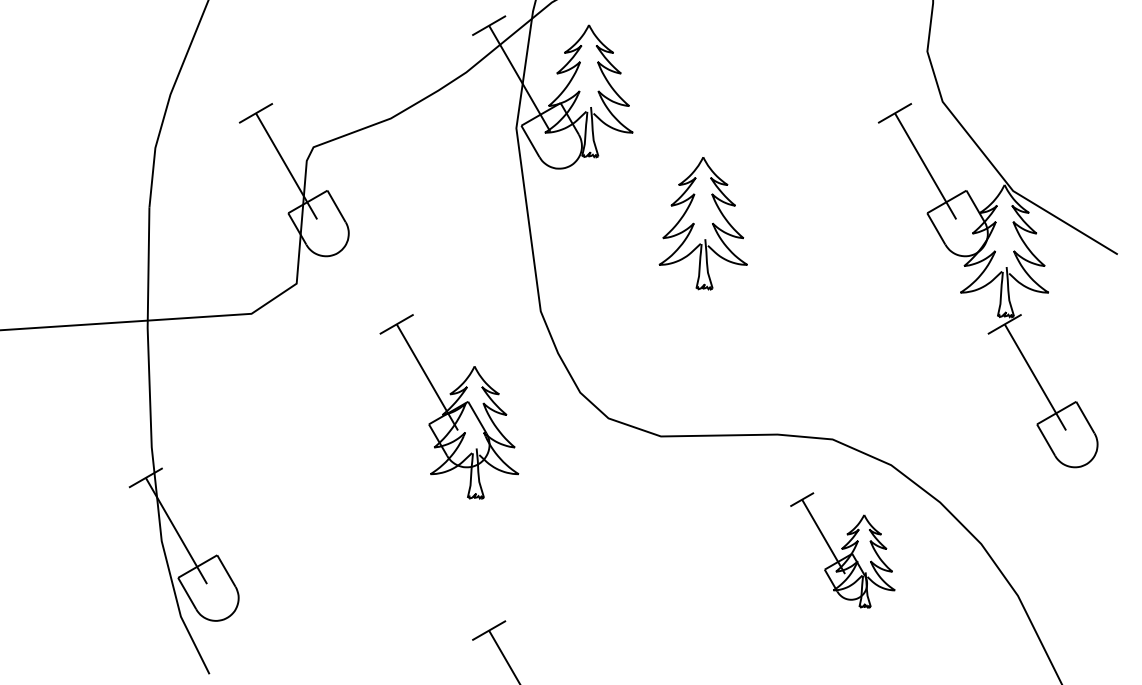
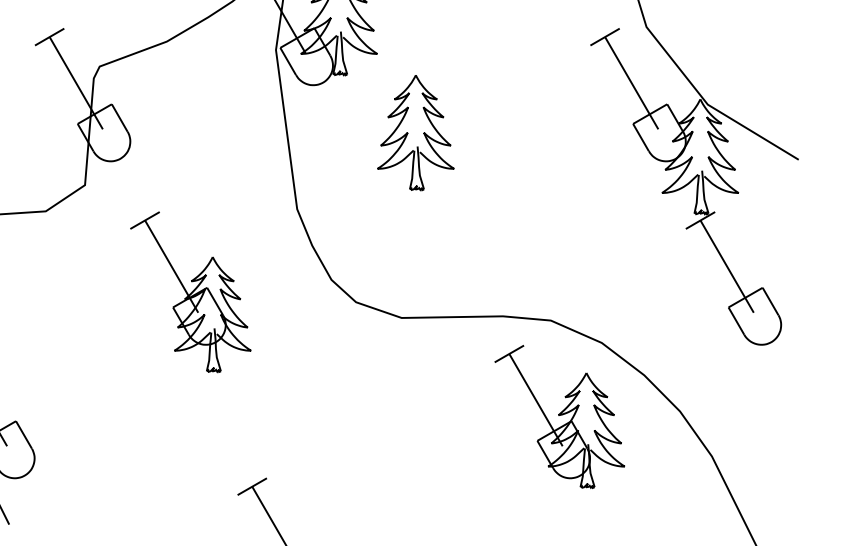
part: (702, 223) -> (415, 132), moved
part: (449, 406) -> (190, 291), moved
part: (842, 550) -> (559, 417), size x1.43

